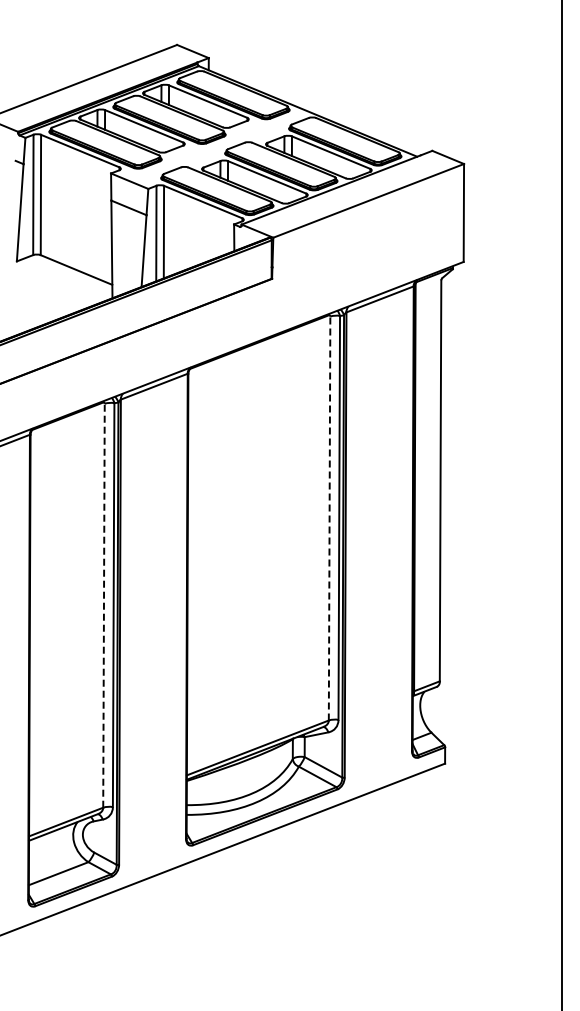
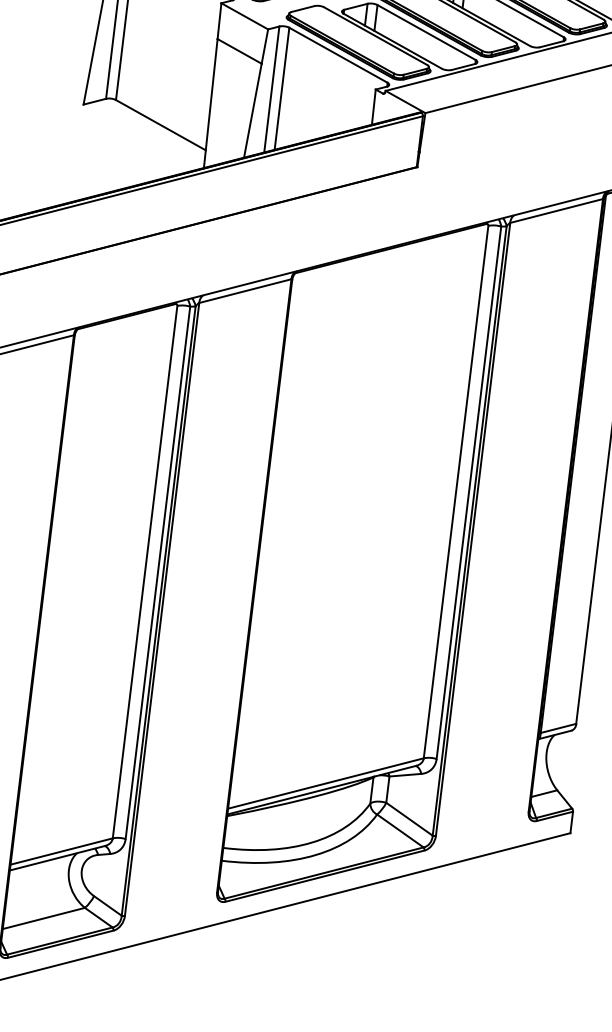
line: (329, 518) -> (455, 492), dashed -> solid
line: (103, 605) -> (144, 571), dashed -> solid

